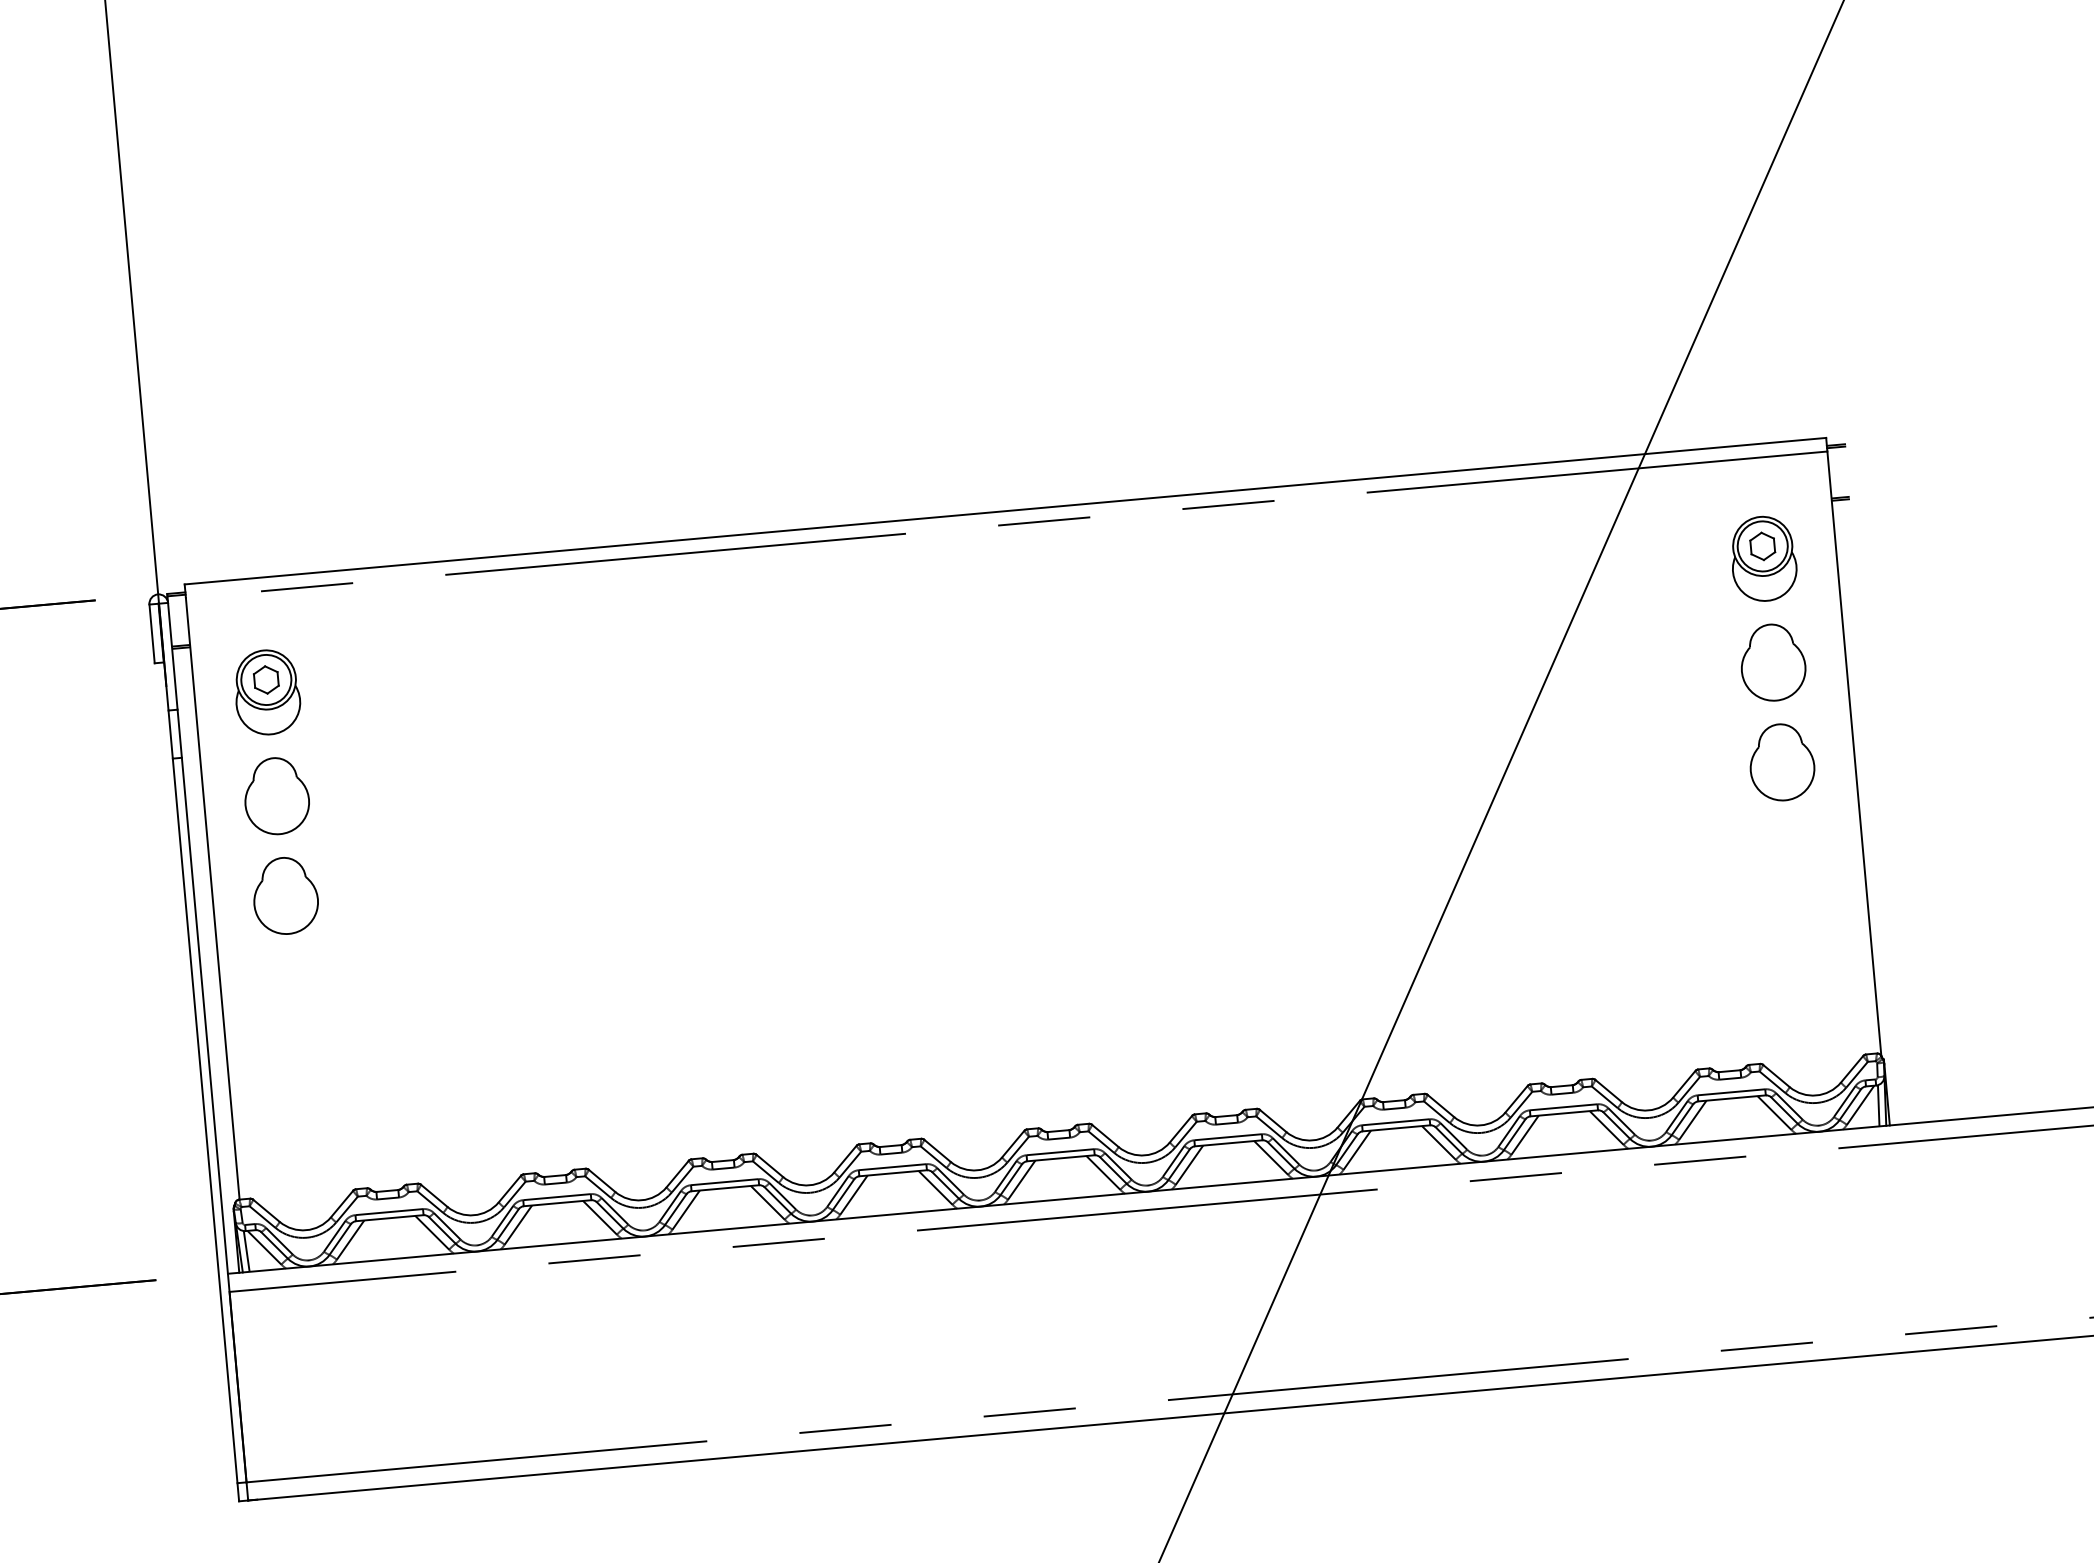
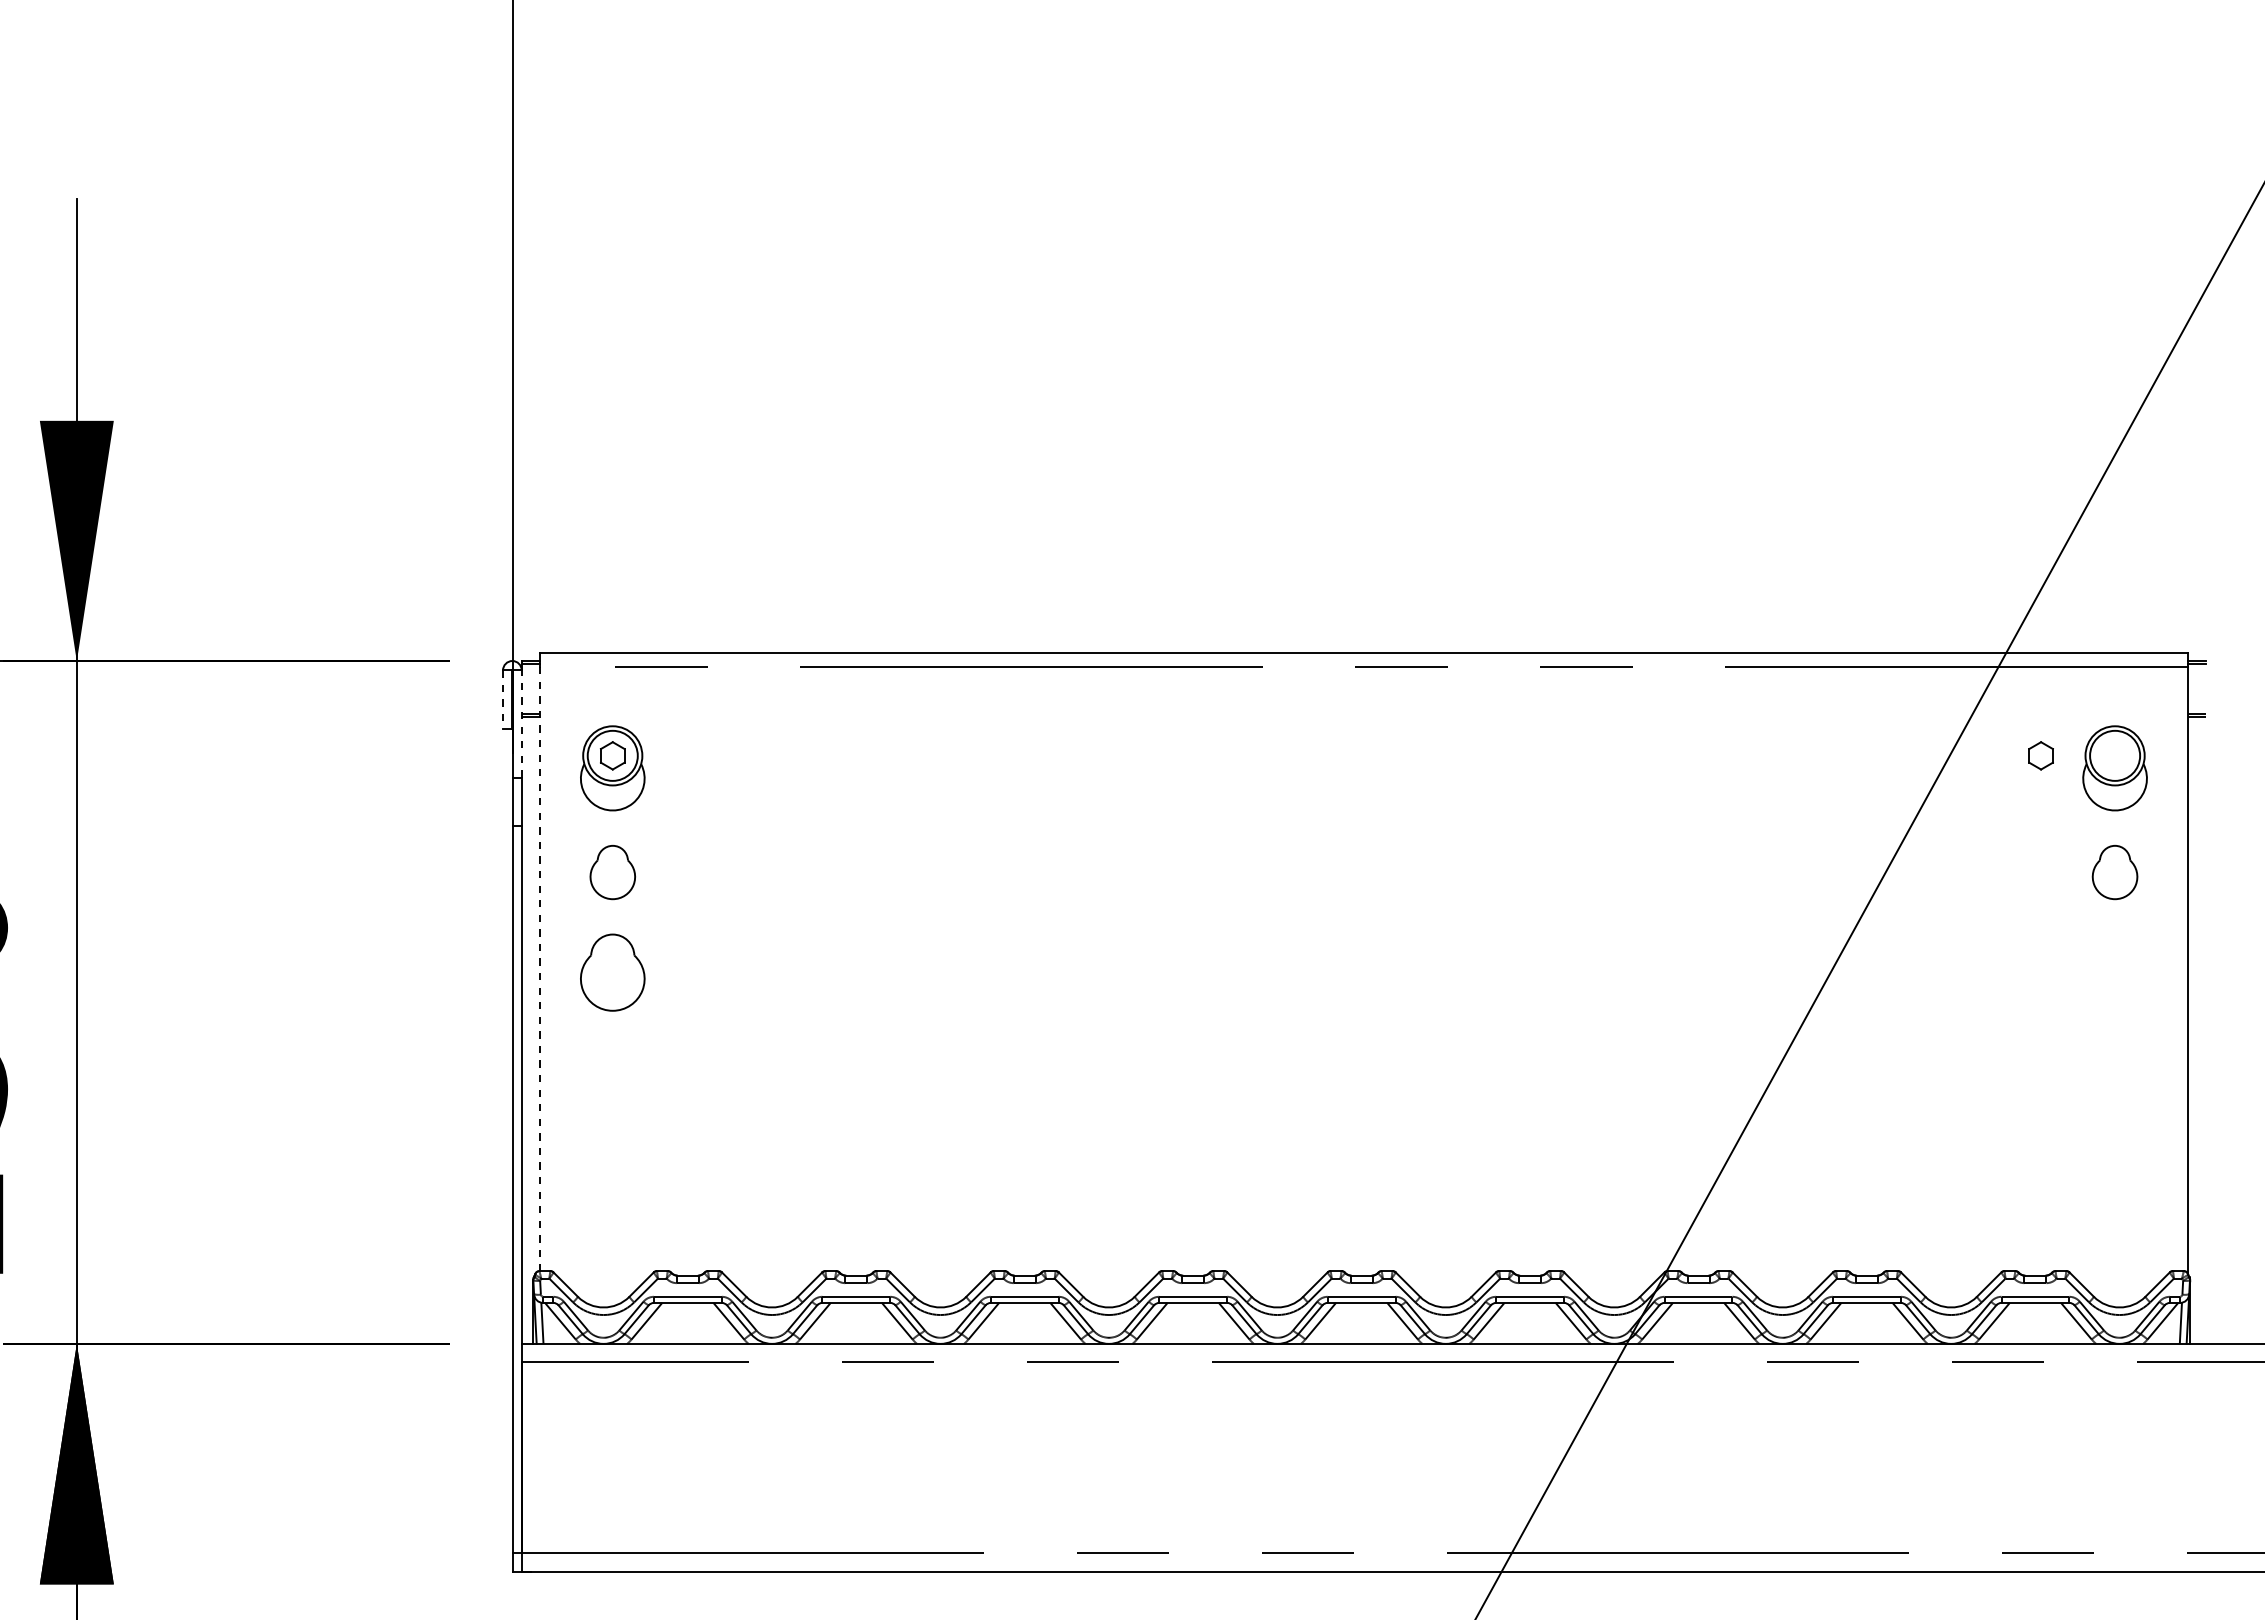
part: (1762, 546) -> (2040, 755), moved
line: (152, 634) -> (503, 700), solid -> dashed
line: (172, 655) -> (521, 723), solid -> dashed
part: (1772, 662) -> (2114, 872), size x0.7
part: (1781, 762) -> (2114, 972), removed
part: (276, 796) -> (612, 872), size x0.7
line: (212, 899) -> (539, 969), solid -> dashed

